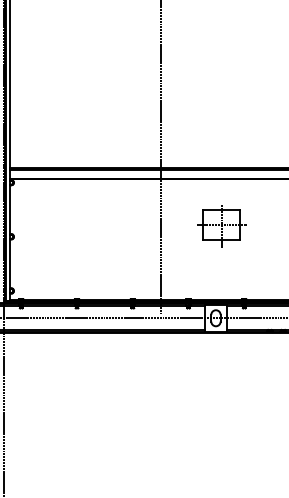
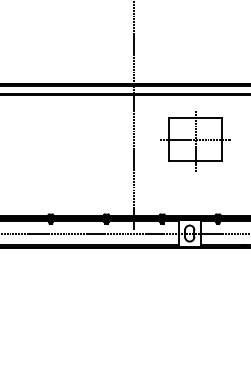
part: (221, 226) -> (195, 141), size x1.43

